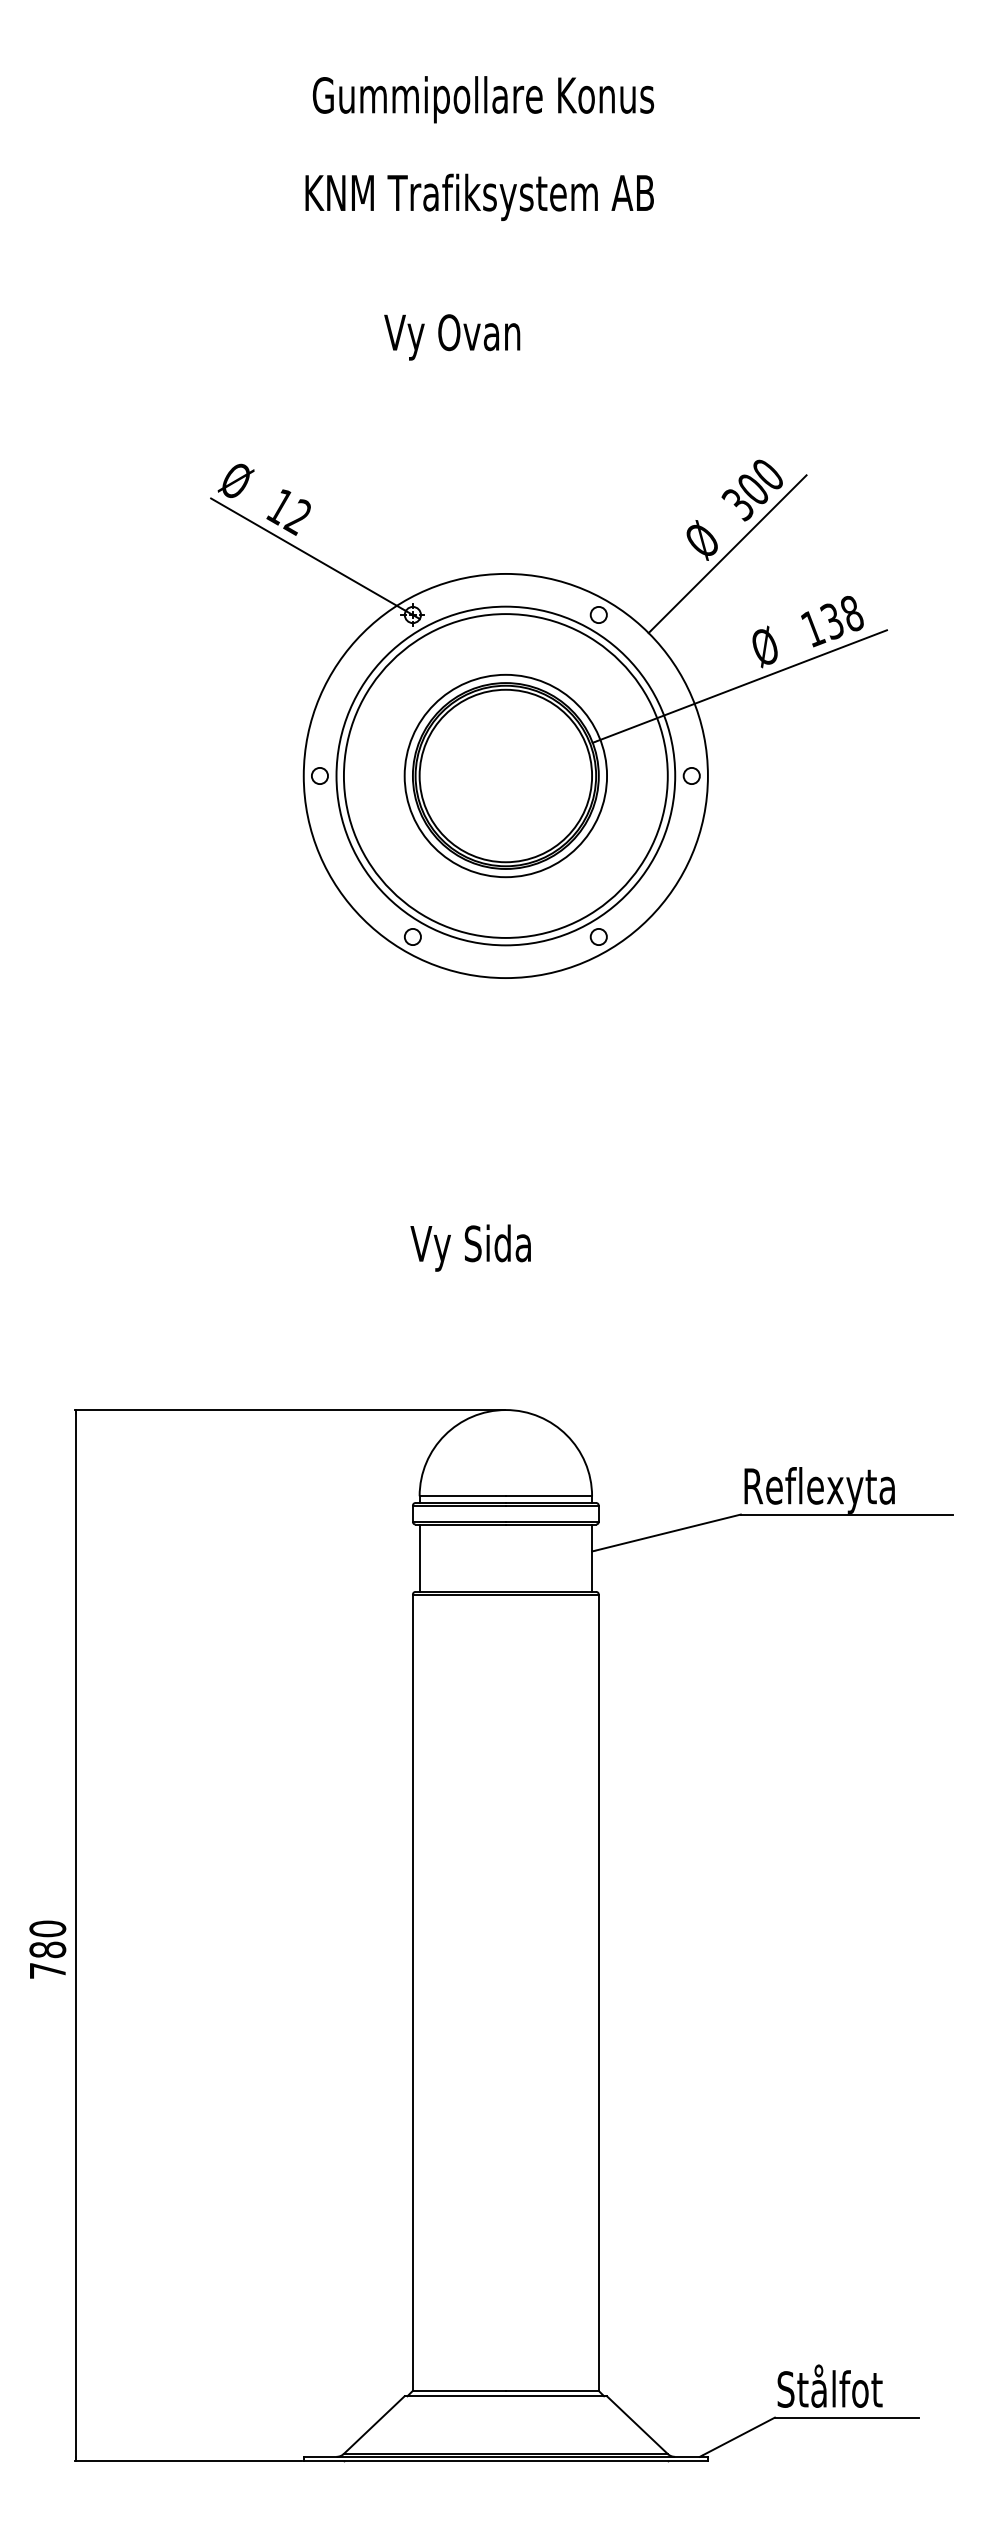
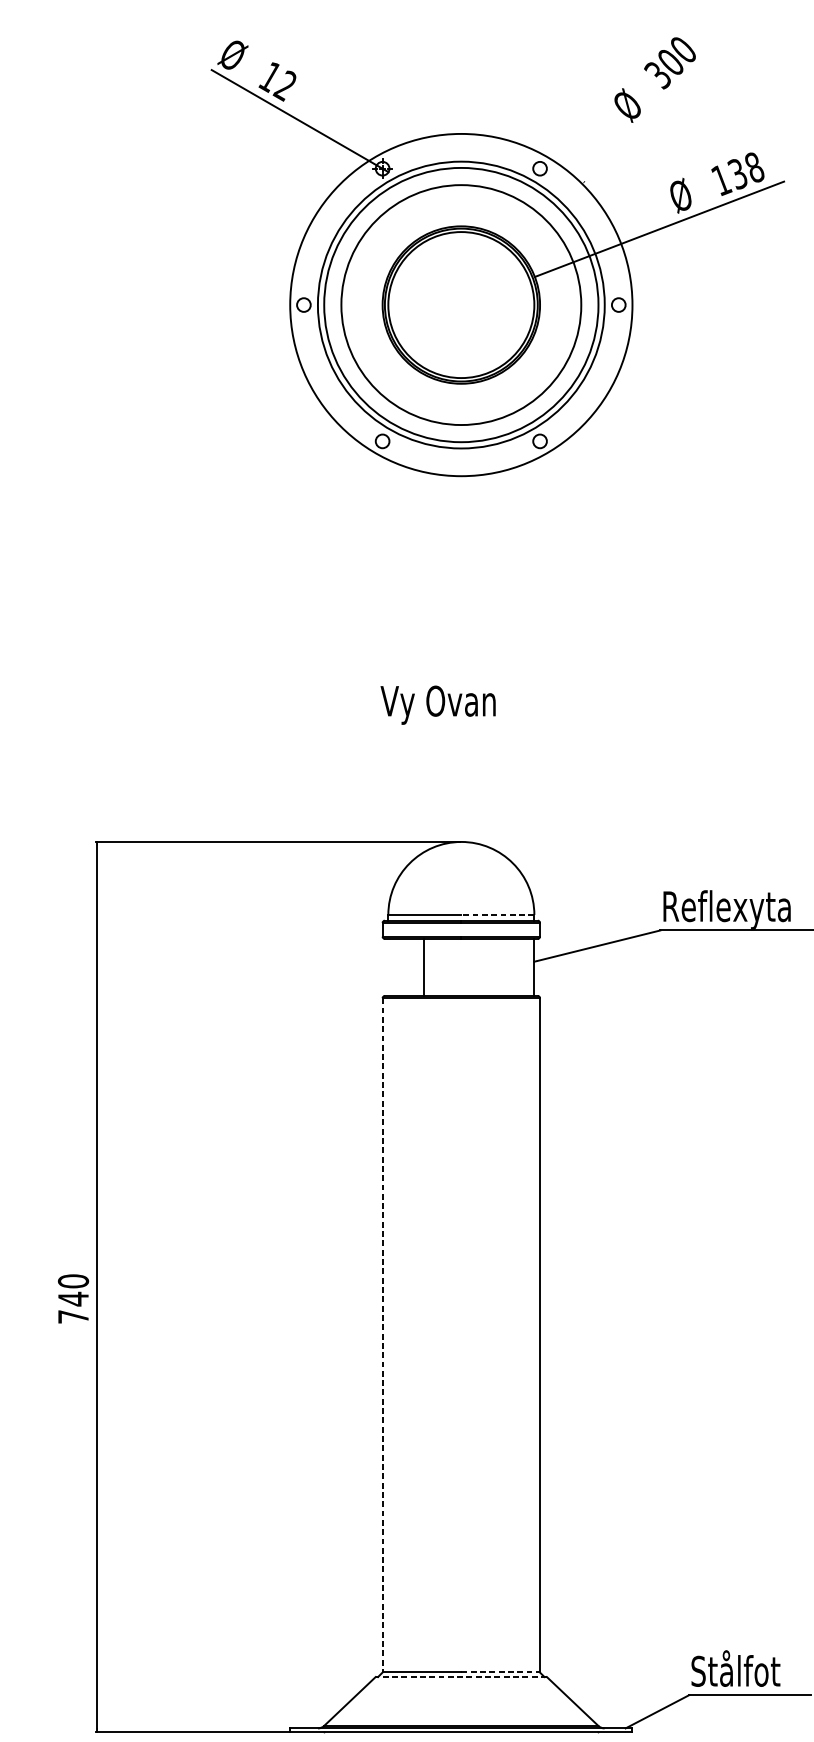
line: (727, 554) -> (649, 117), removed
circle: (505, 775) -> (461, 304), size x1.4
text: (505, 1243) -> (461, 700), Vy Sida -> Vy Ovan
line: (548, 1496) -> (497, 915), solid -> dashed
line: (419, 1557) -> (423, 966), moved
text: (47, 1949) -> (73, 1298), 780 -> 740
line: (412, 1993) -> (382, 1336), solid -> dashed
line: (552, 2390) -> (500, 1672), solid -> dashed
line: (505, 2396) -> (461, 1677), solid -> dashed

